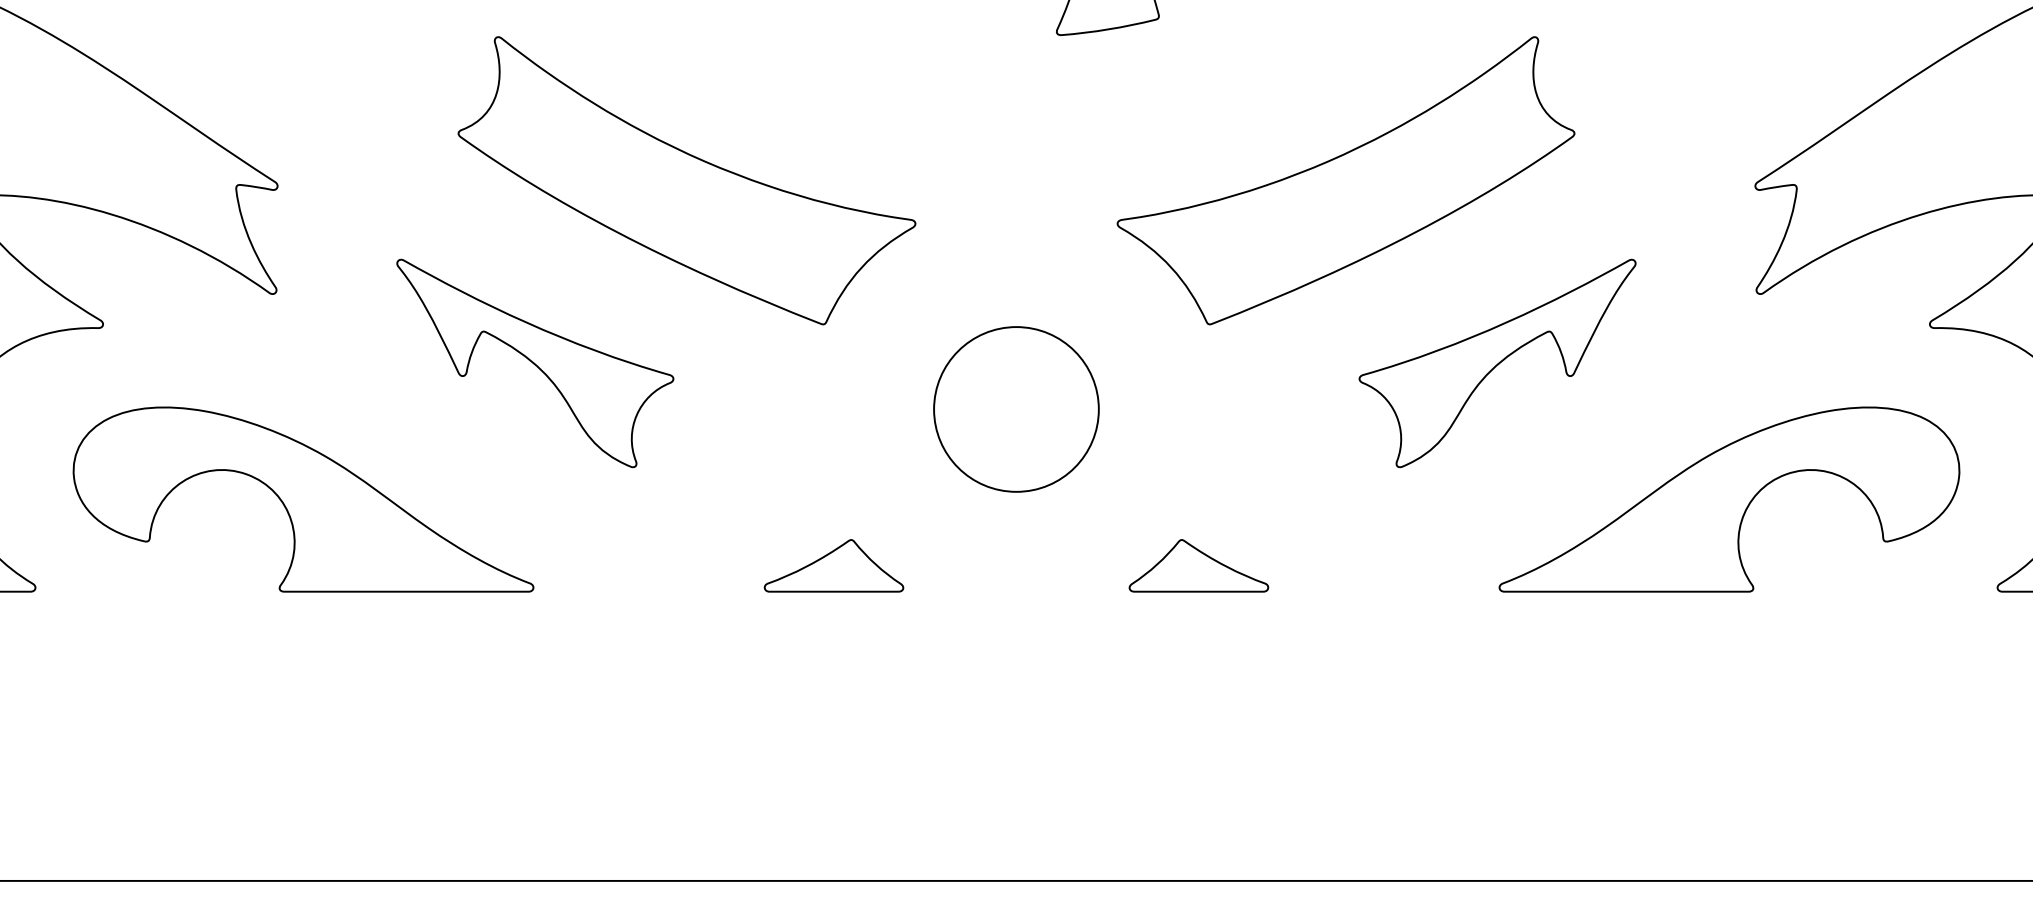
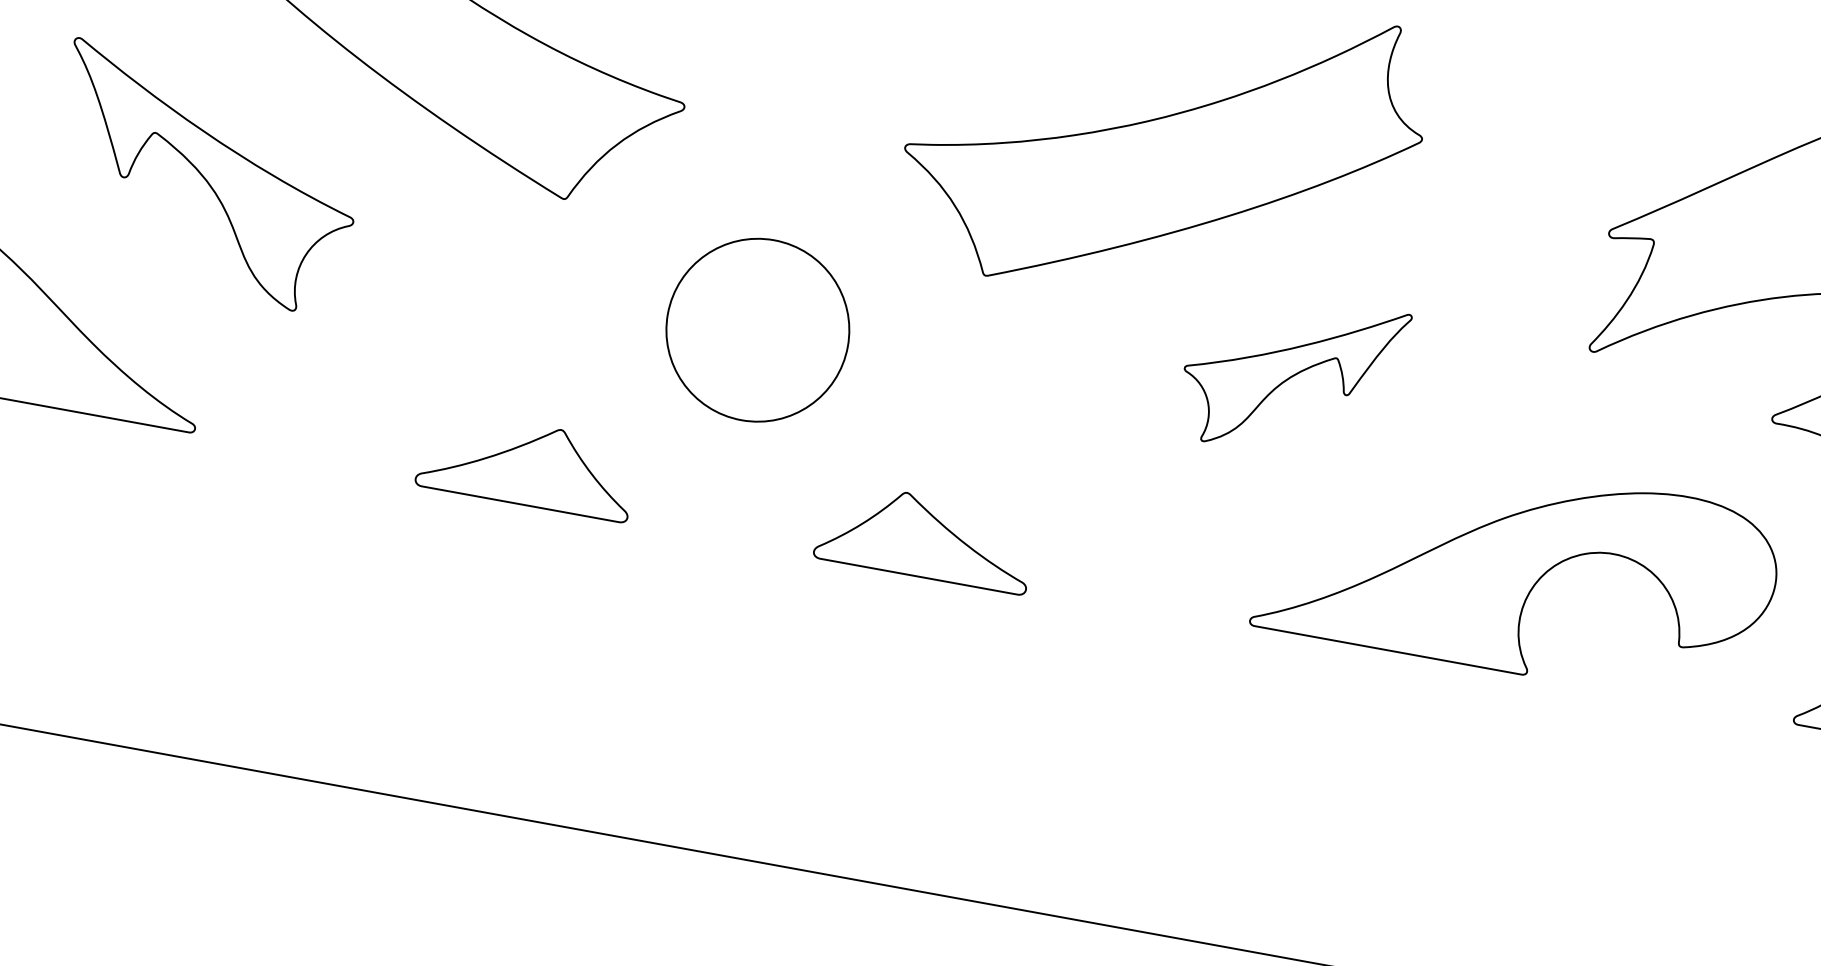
part: (535, 363) -> (205, 178), moved
part: (1497, 363) -> (1292, 375), size x0.7
part: (833, 565) -> (527, 464), size x1.4
part: (1198, 565) -> (925, 536), size x1.4

